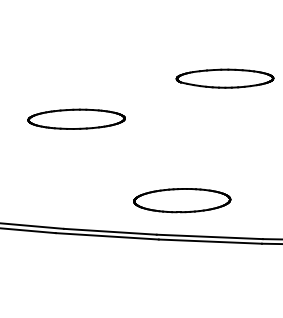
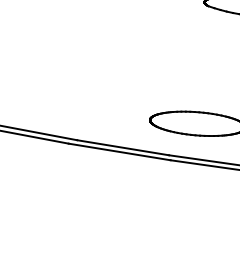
part: (76, 118) -> (100, 31), removed

